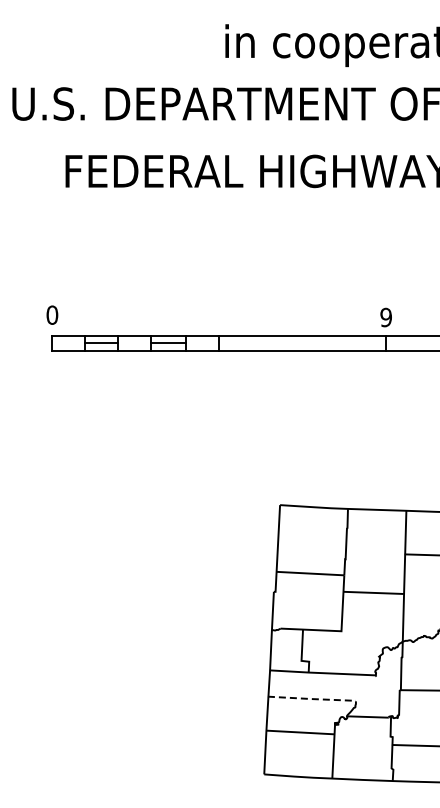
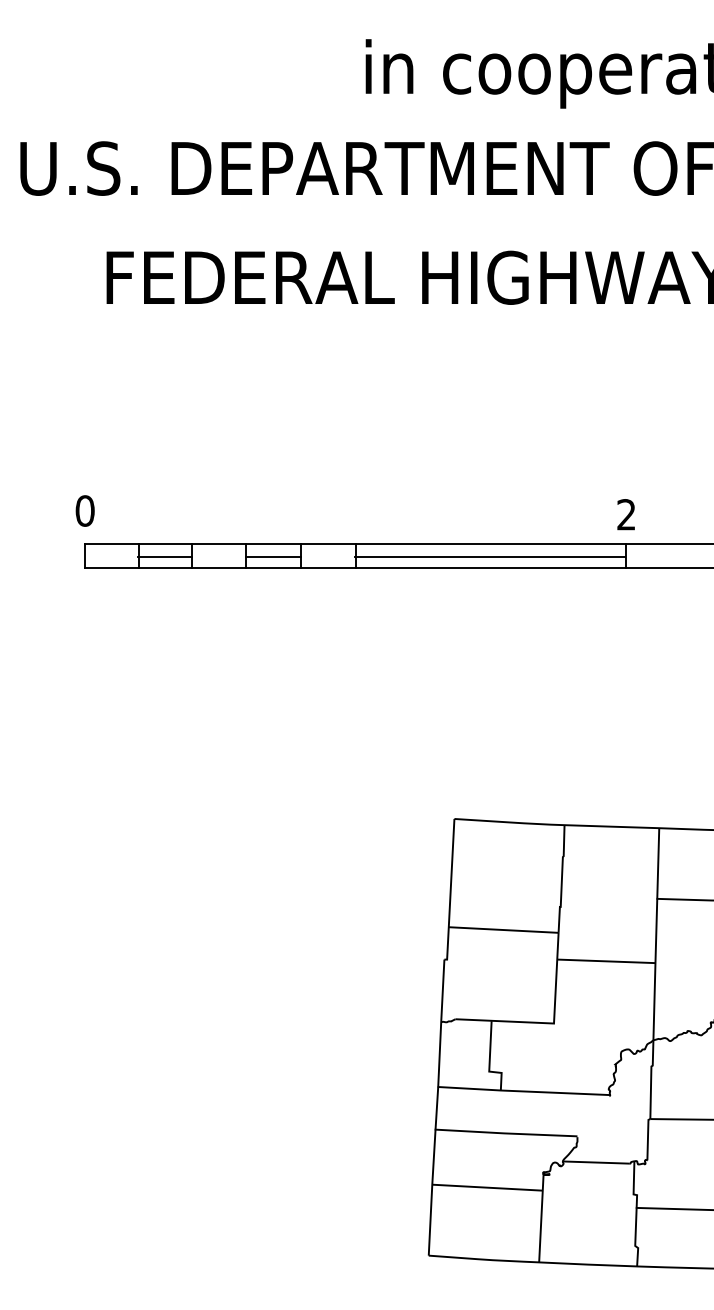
text: (385, 317) -> (625, 514), 9 -> 2
line: (301, 343) -> (489, 556), added
line: (311, 699) -> (505, 1134), dashed -> solid

